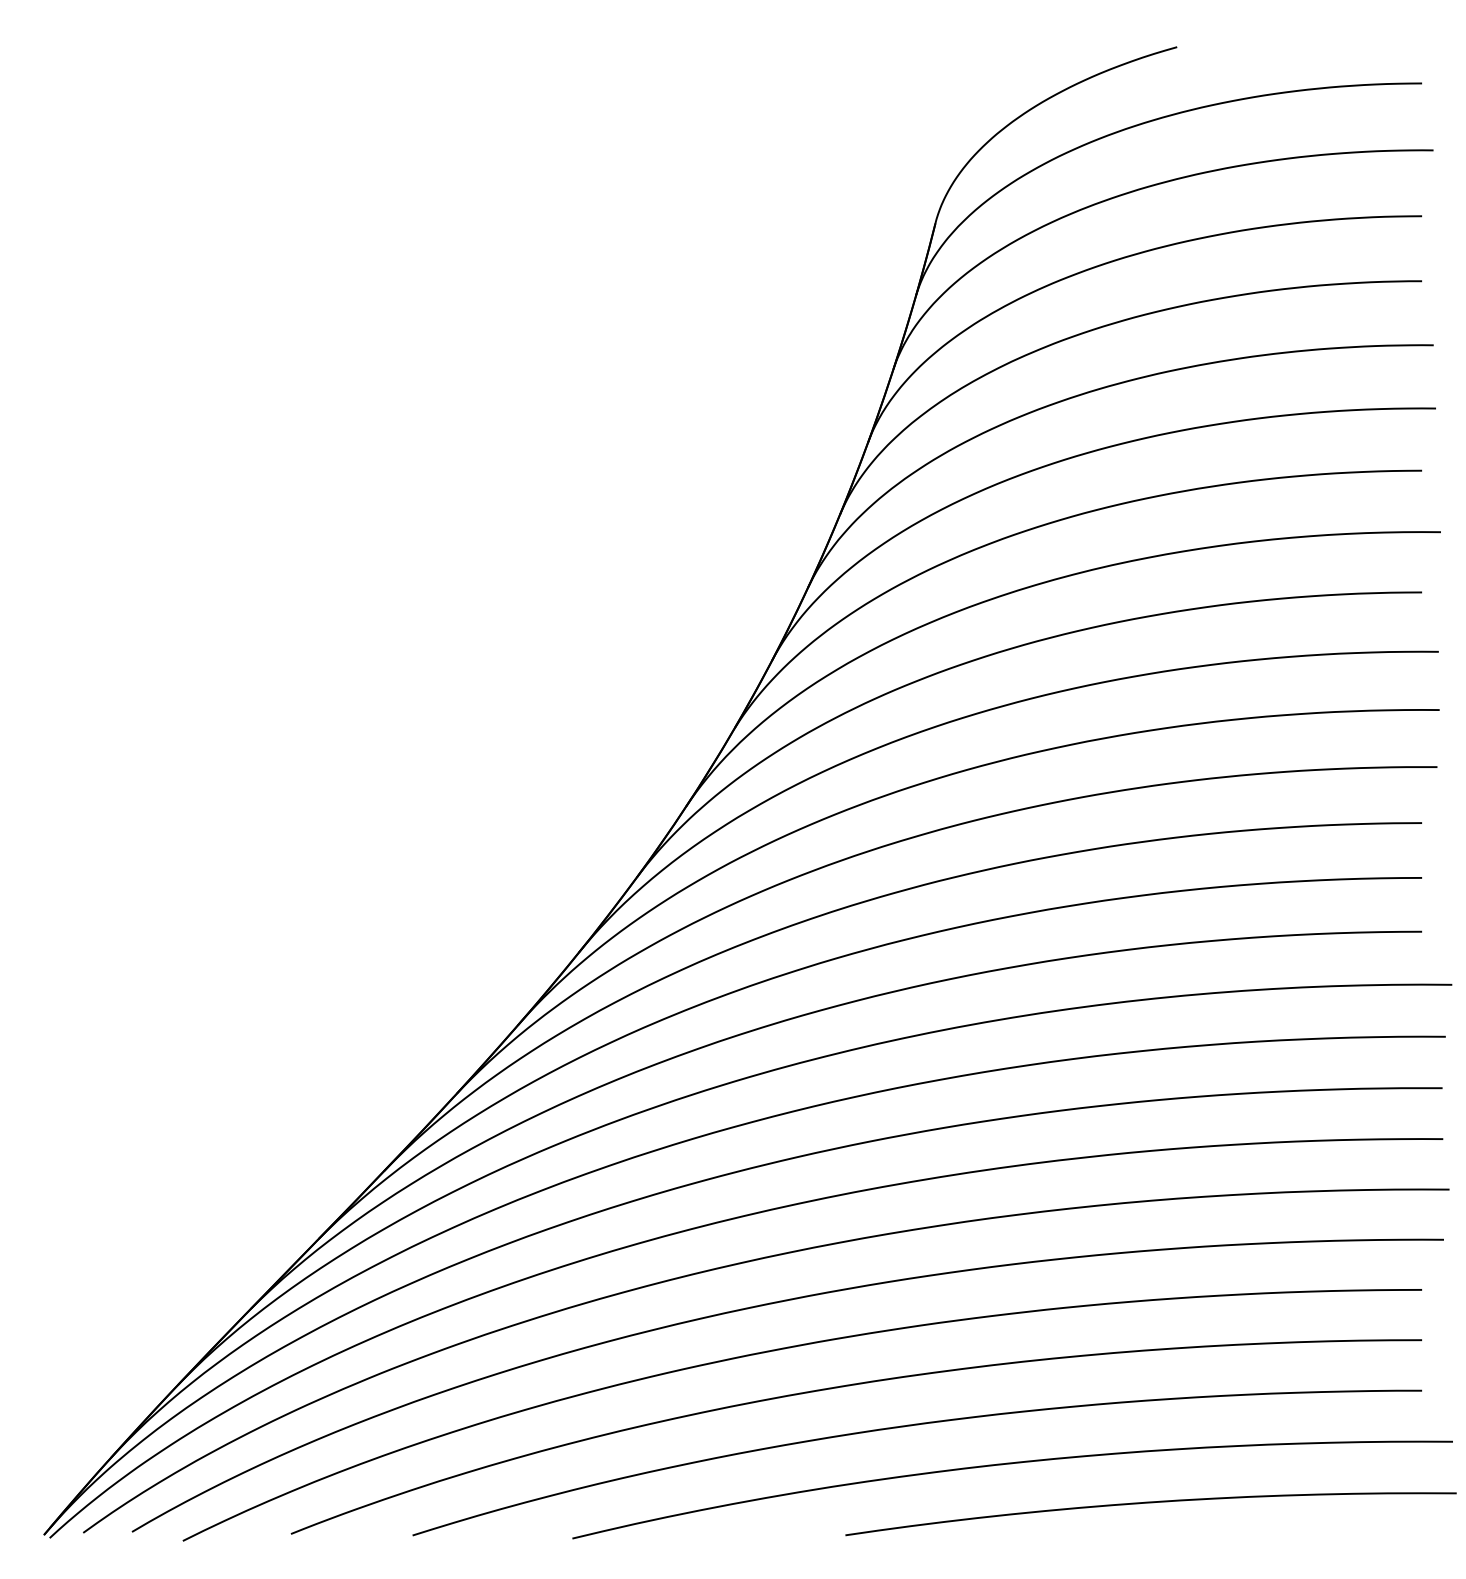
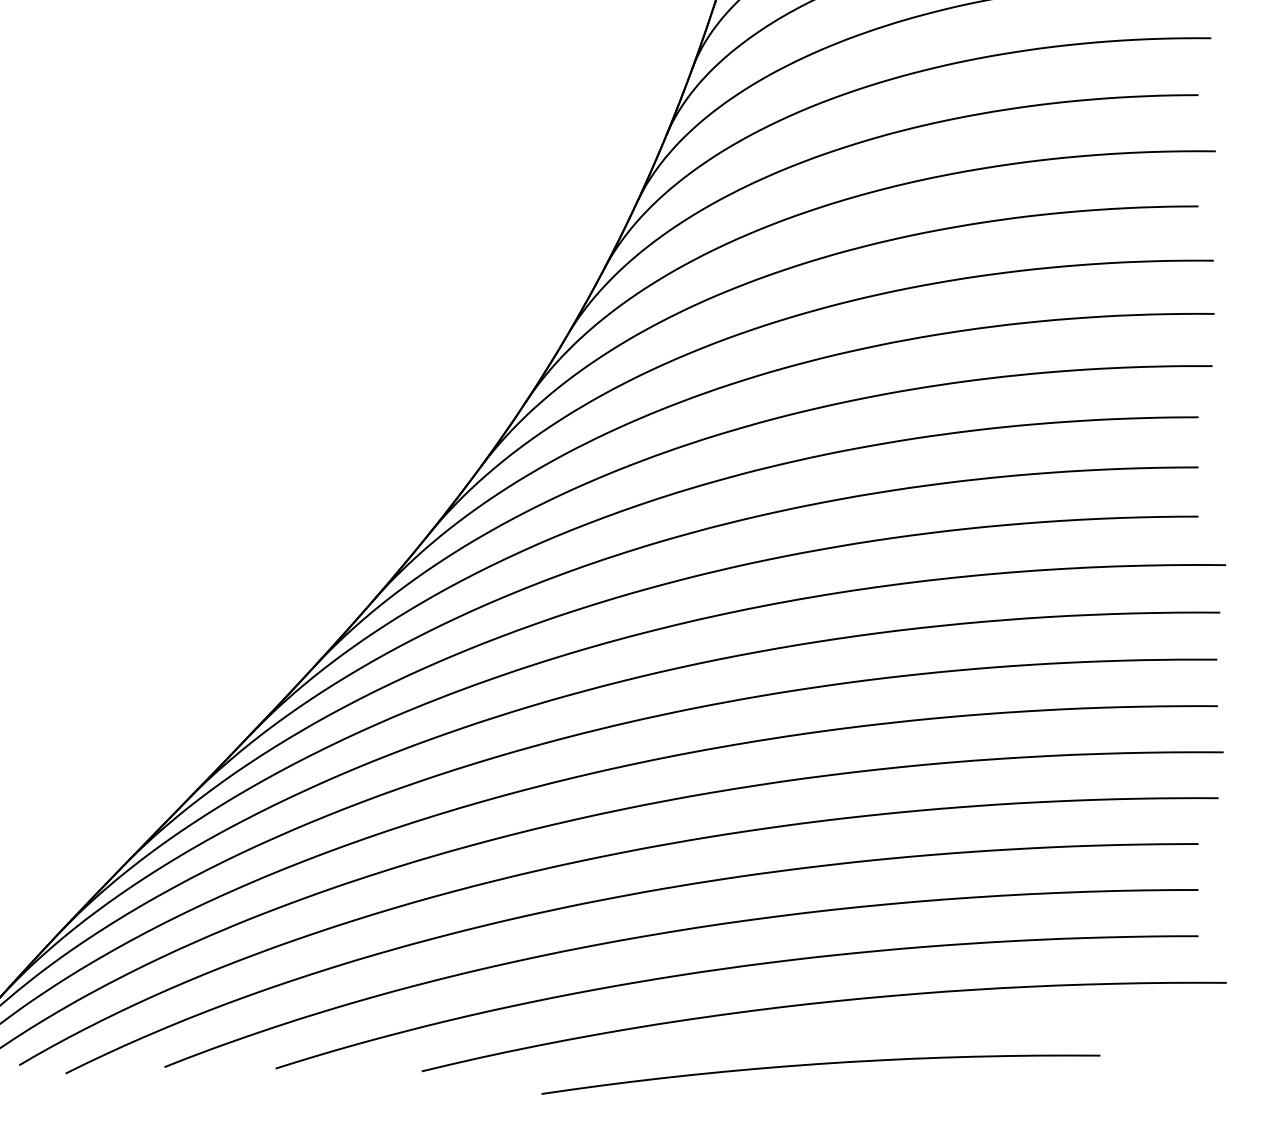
curve: (1150, 1503) -> (820, 1064), moved

